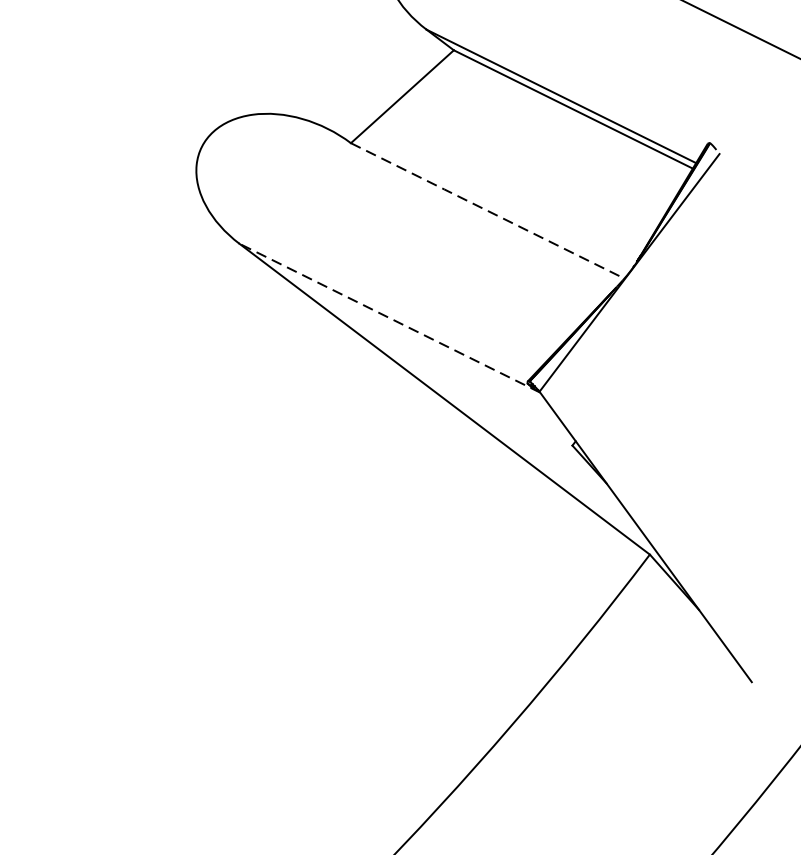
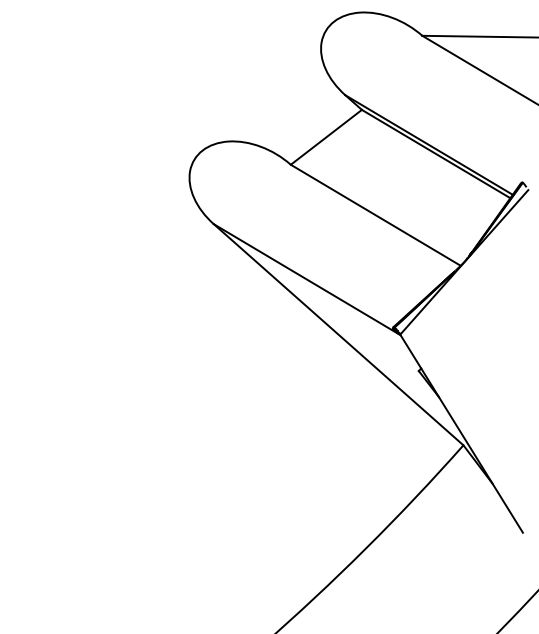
line: (487, 211) -> (375, 215), dashed -> solid
line: (390, 317) -> (307, 279), dashed -> solid

